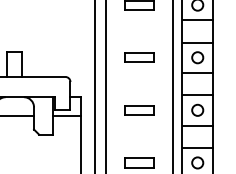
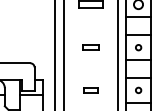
part: (139, 57) -> (90, 47), size x0.7
circle: (197, 57) -> (138, 47), size x0.6
circle: (197, 109) -> (138, 89), size x0.6
part: (139, 110) -> (90, 90), size x0.6

